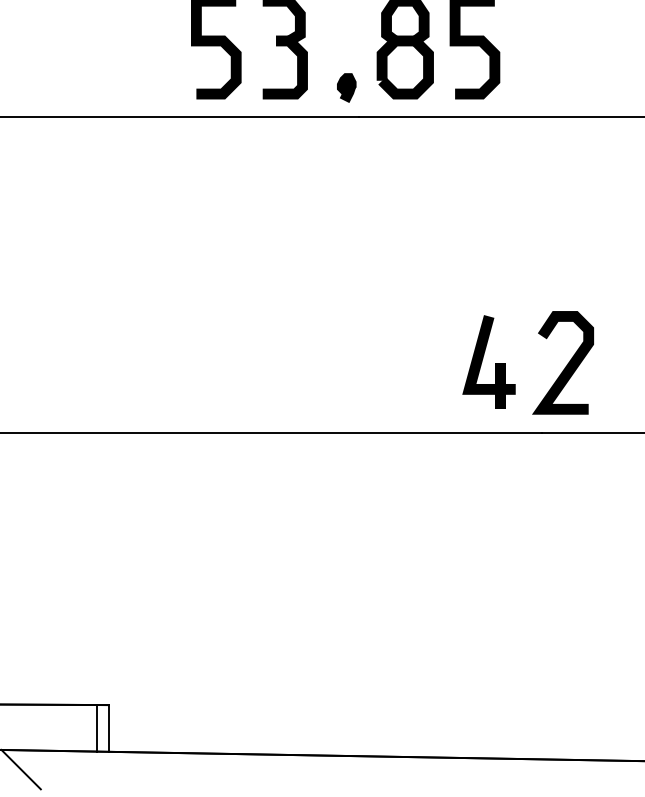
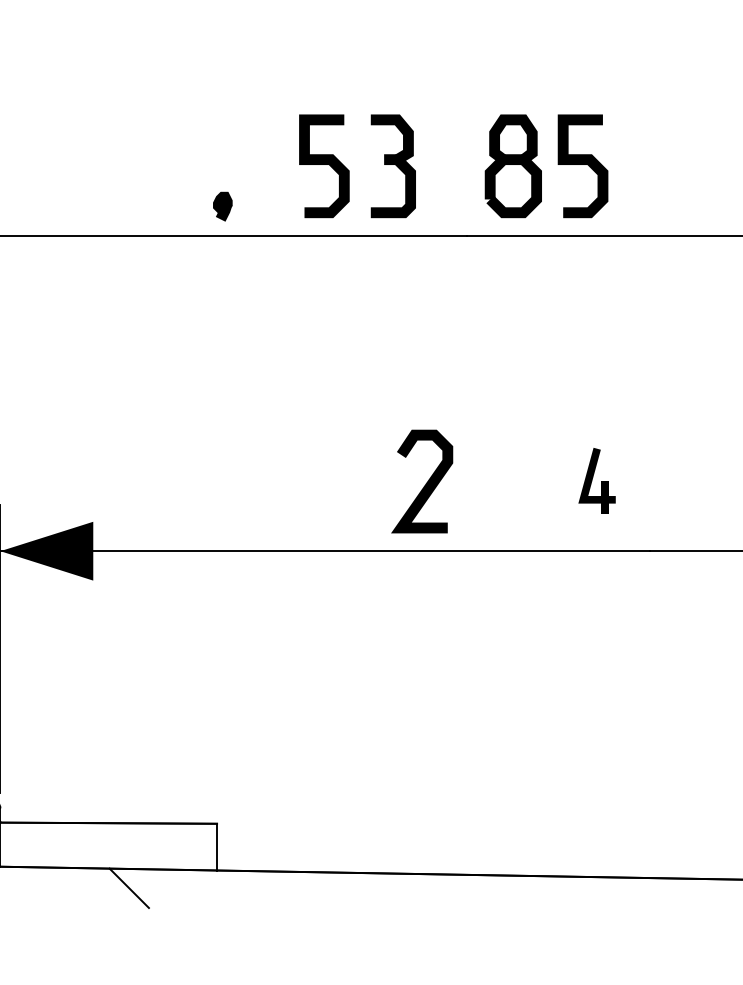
part: (346, 87) -> (222, 206), moved
part: (488, 361) -> (596, 480), size x0.7
curve: (566, 364) -> (425, 483), moved
line: (96, 727) -> (204, 846), removed

